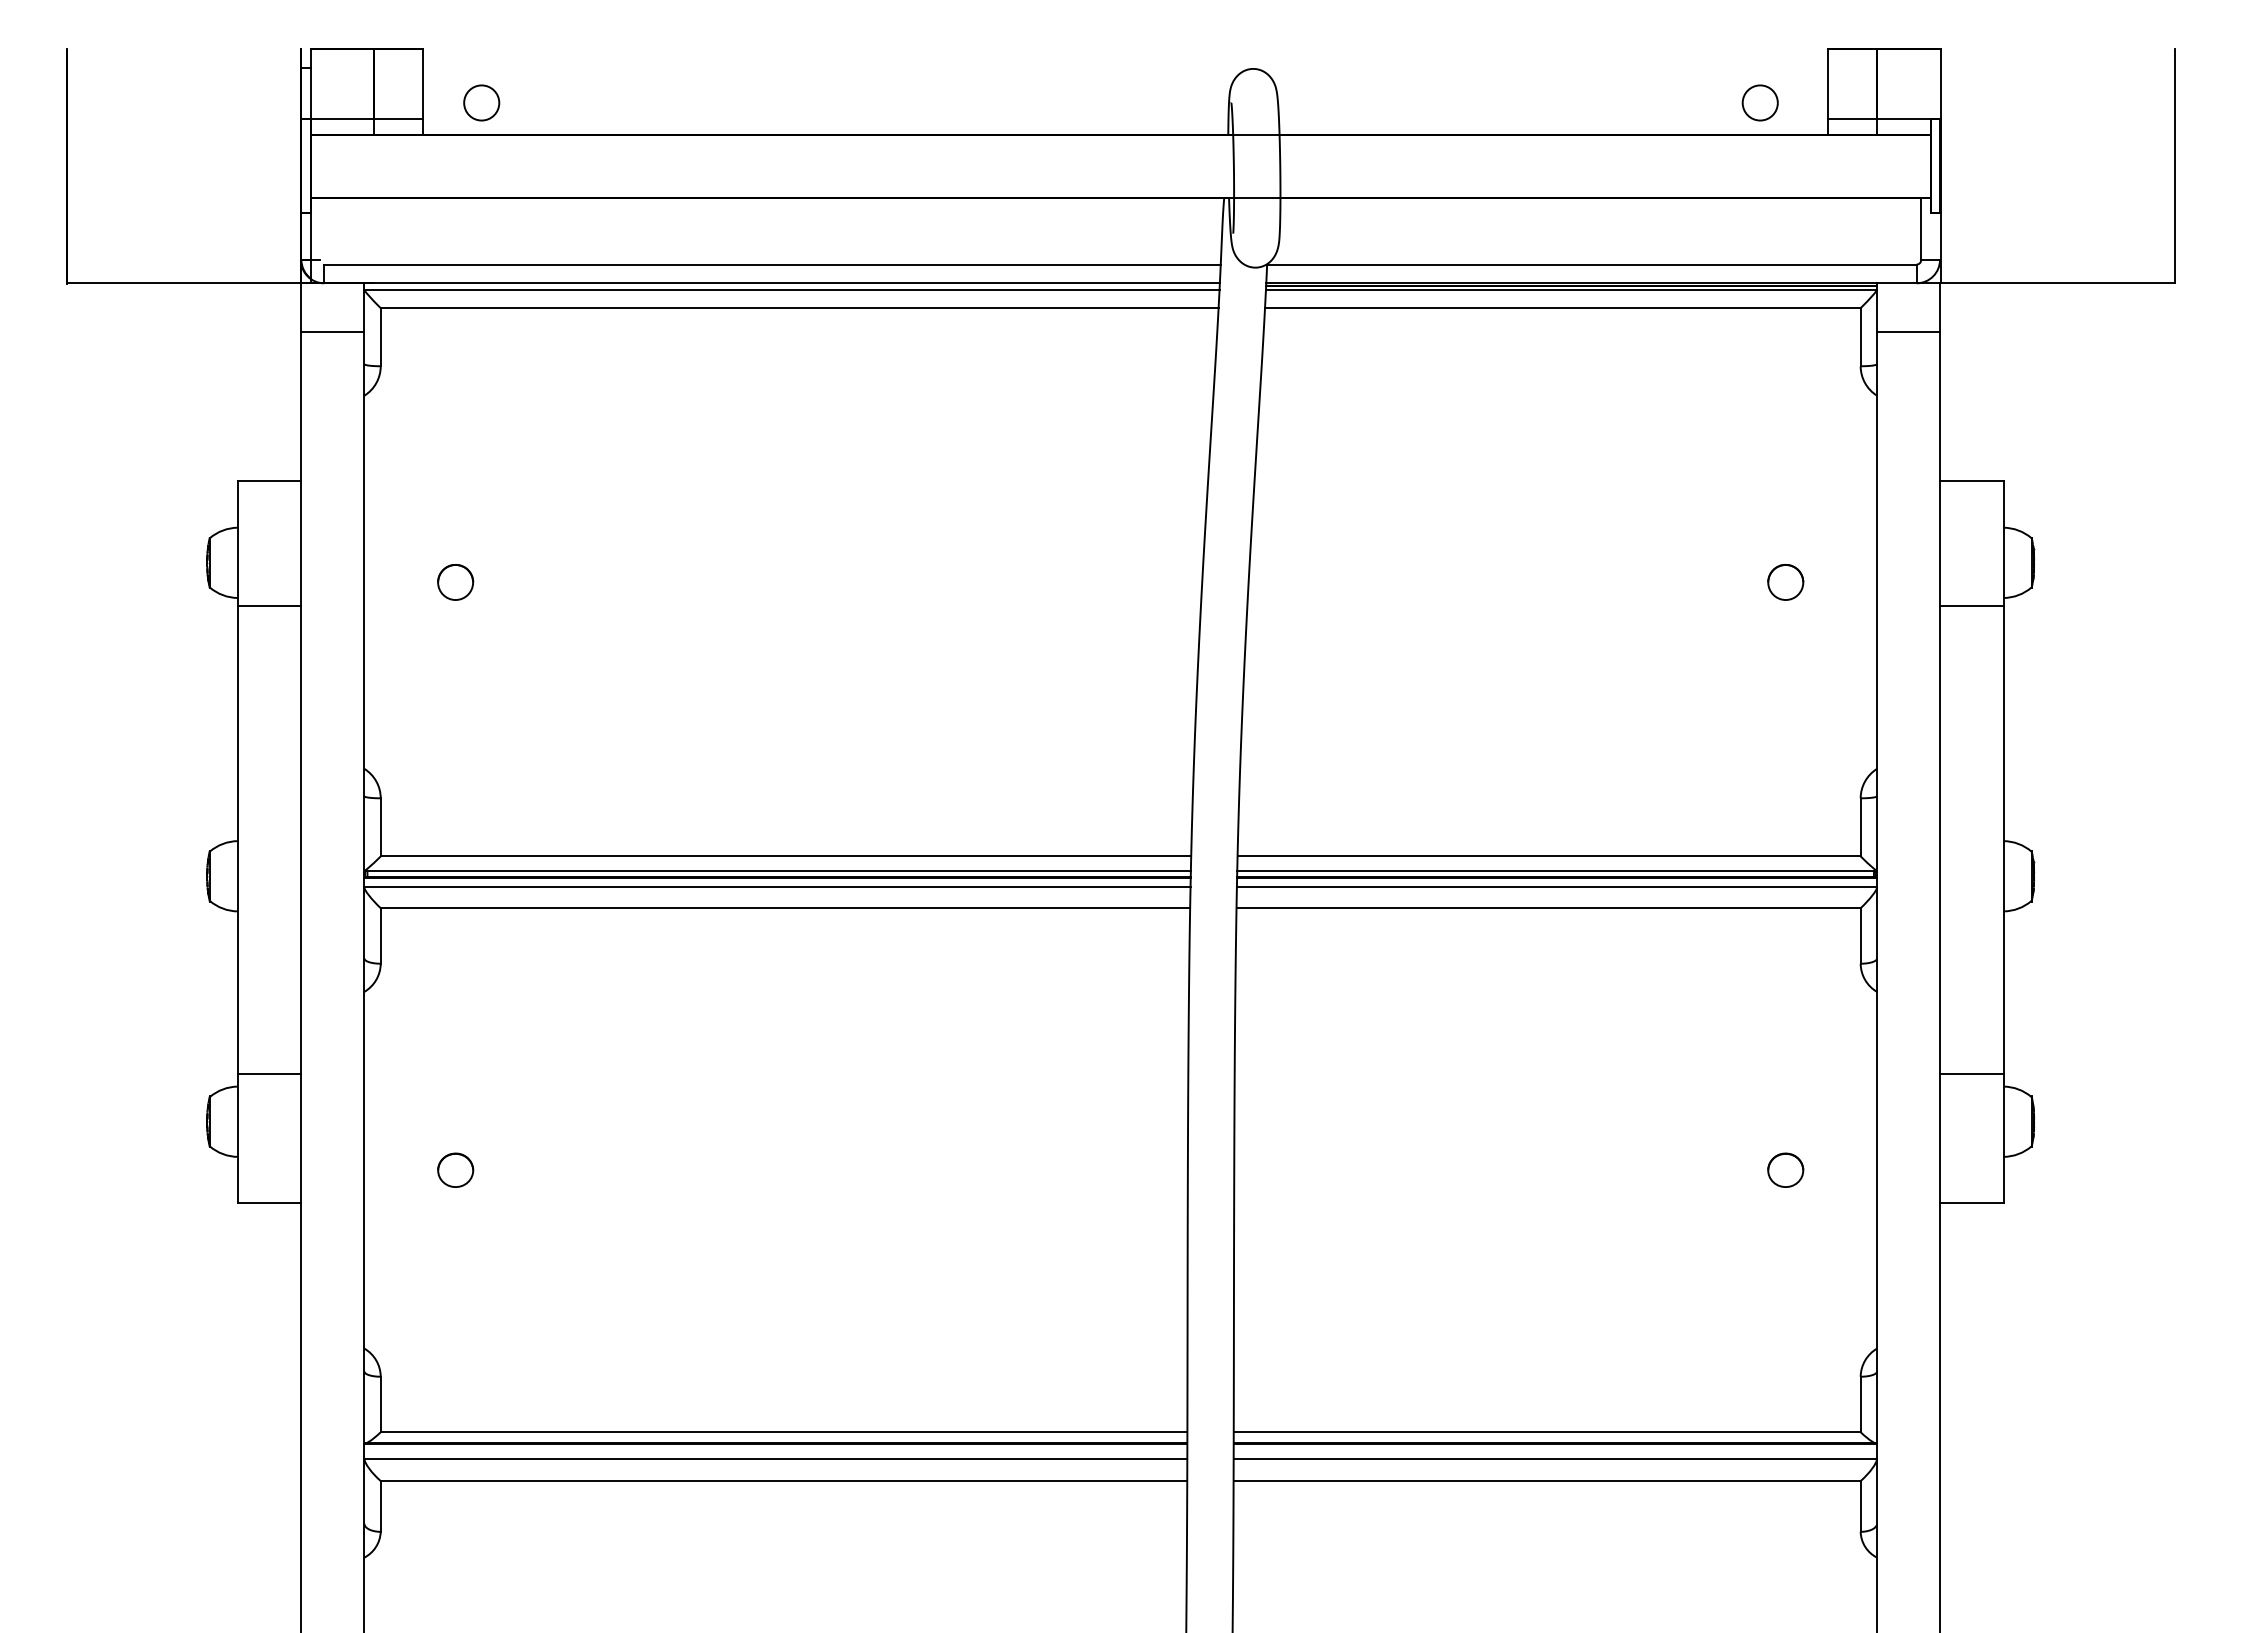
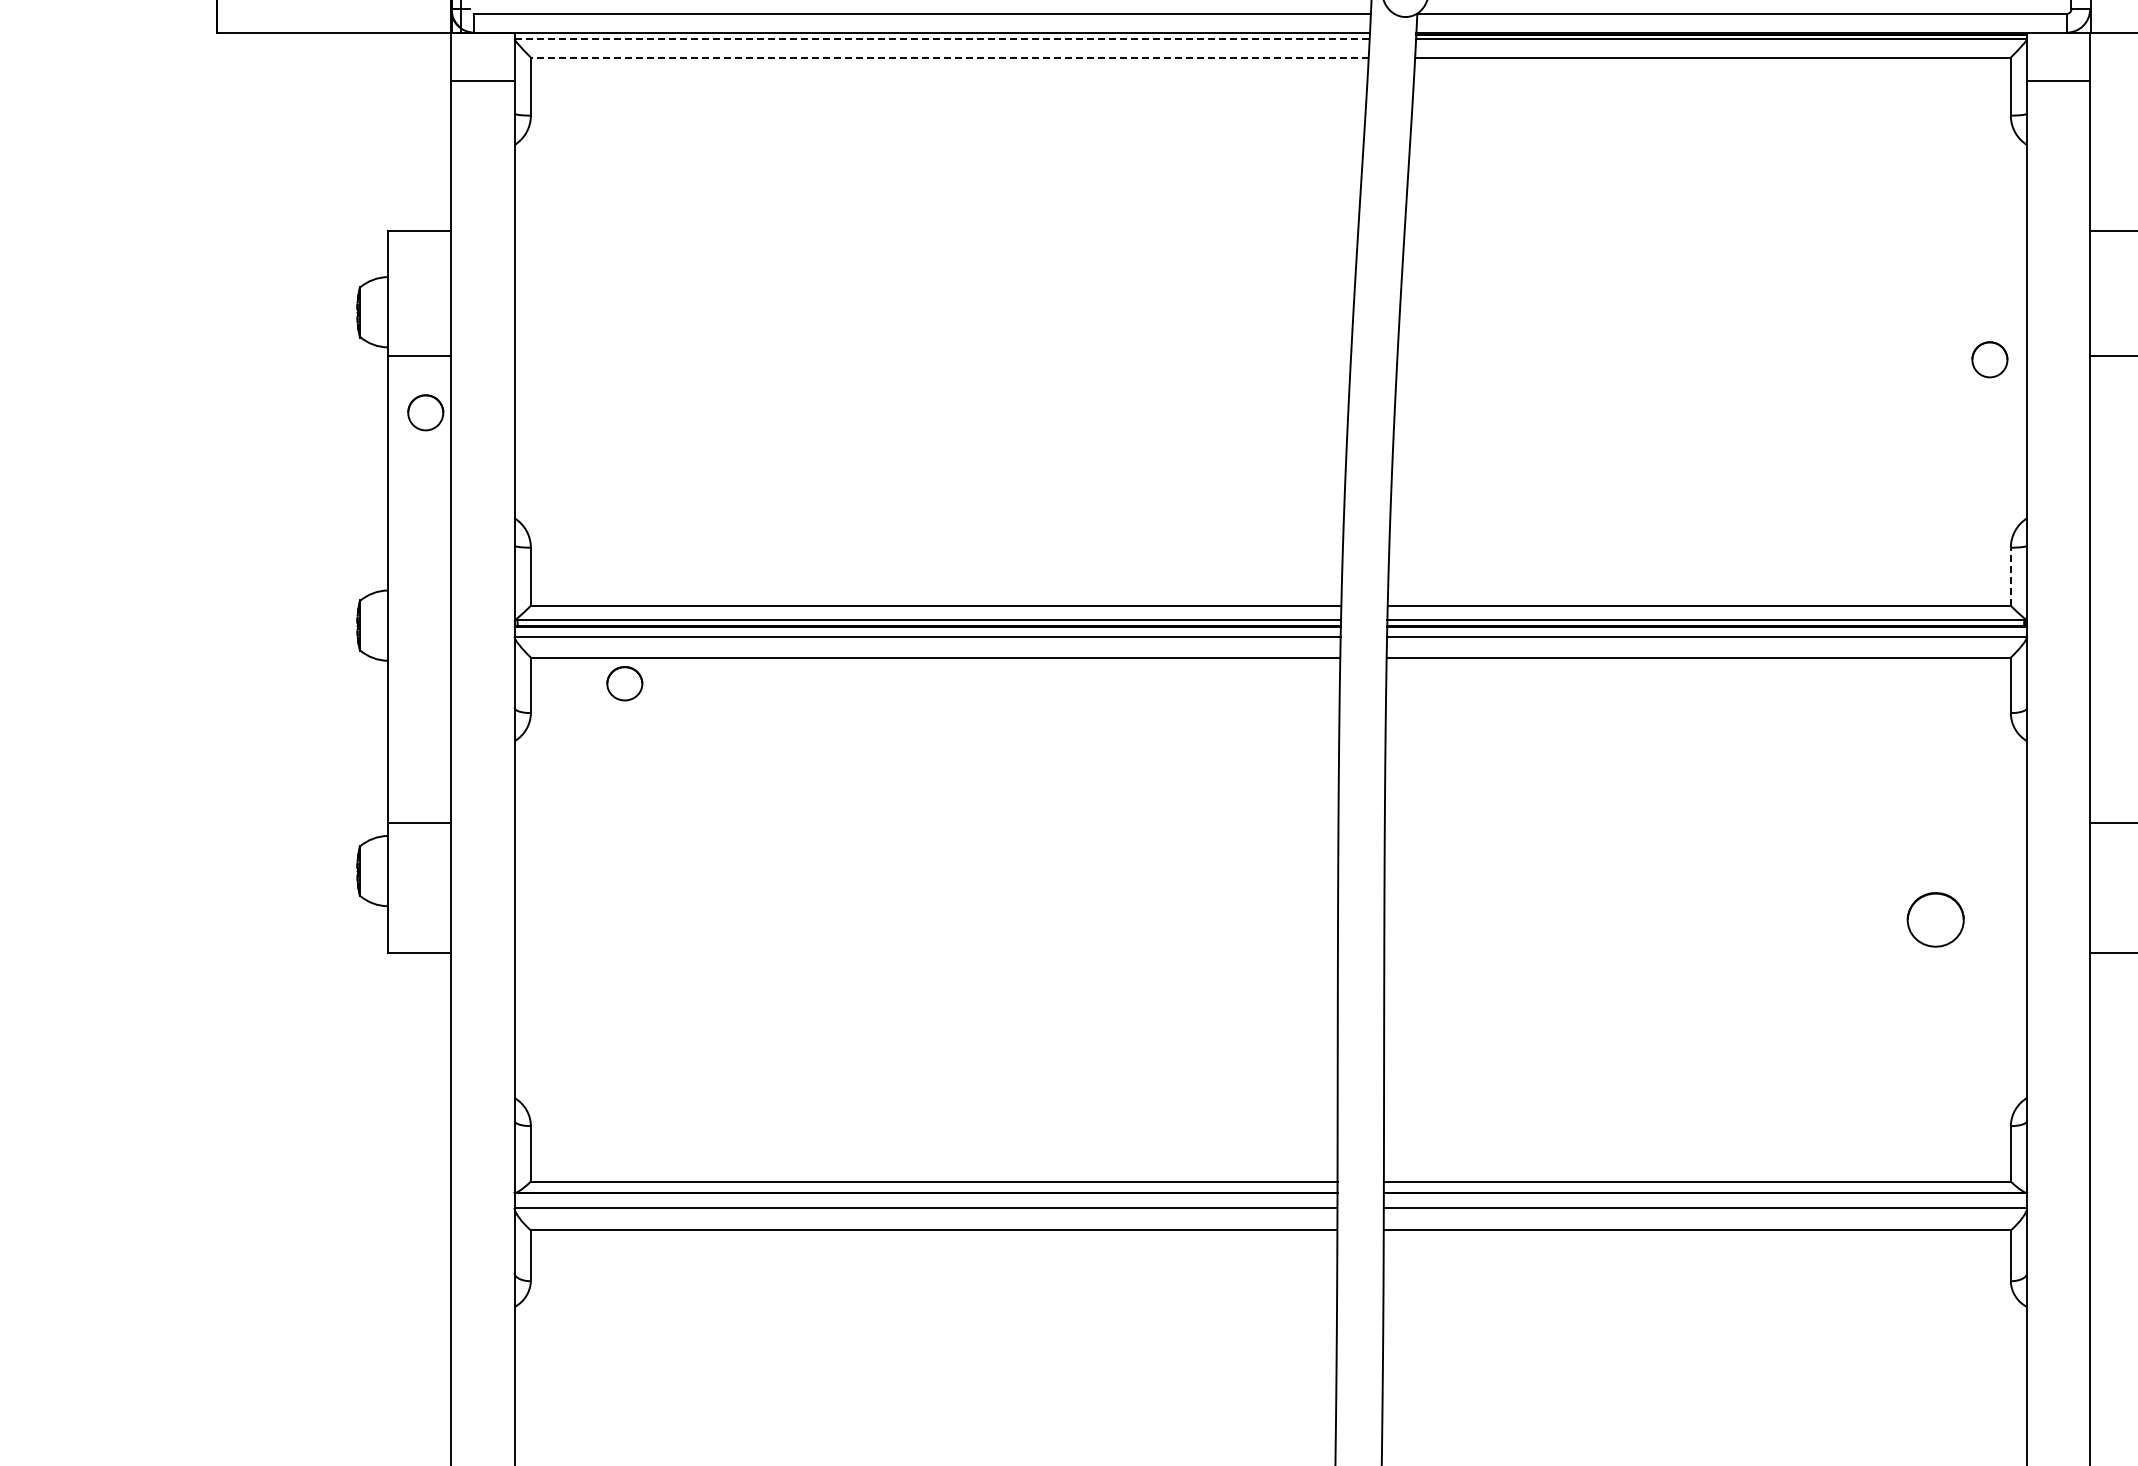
line: (791, 289) -> (941, 38), solid -> dashed
line: (799, 308) -> (949, 57), solid -> dashed
circle: (455, 582) -> (425, 412), moved
circle: (1785, 582) -> (1989, 359), moved
line: (1860, 826) -> (2010, 575), solid -> dashed
part: (455, 1169) -> (624, 682), moved
part: (1785, 1169) -> (1935, 918), size x1.6

